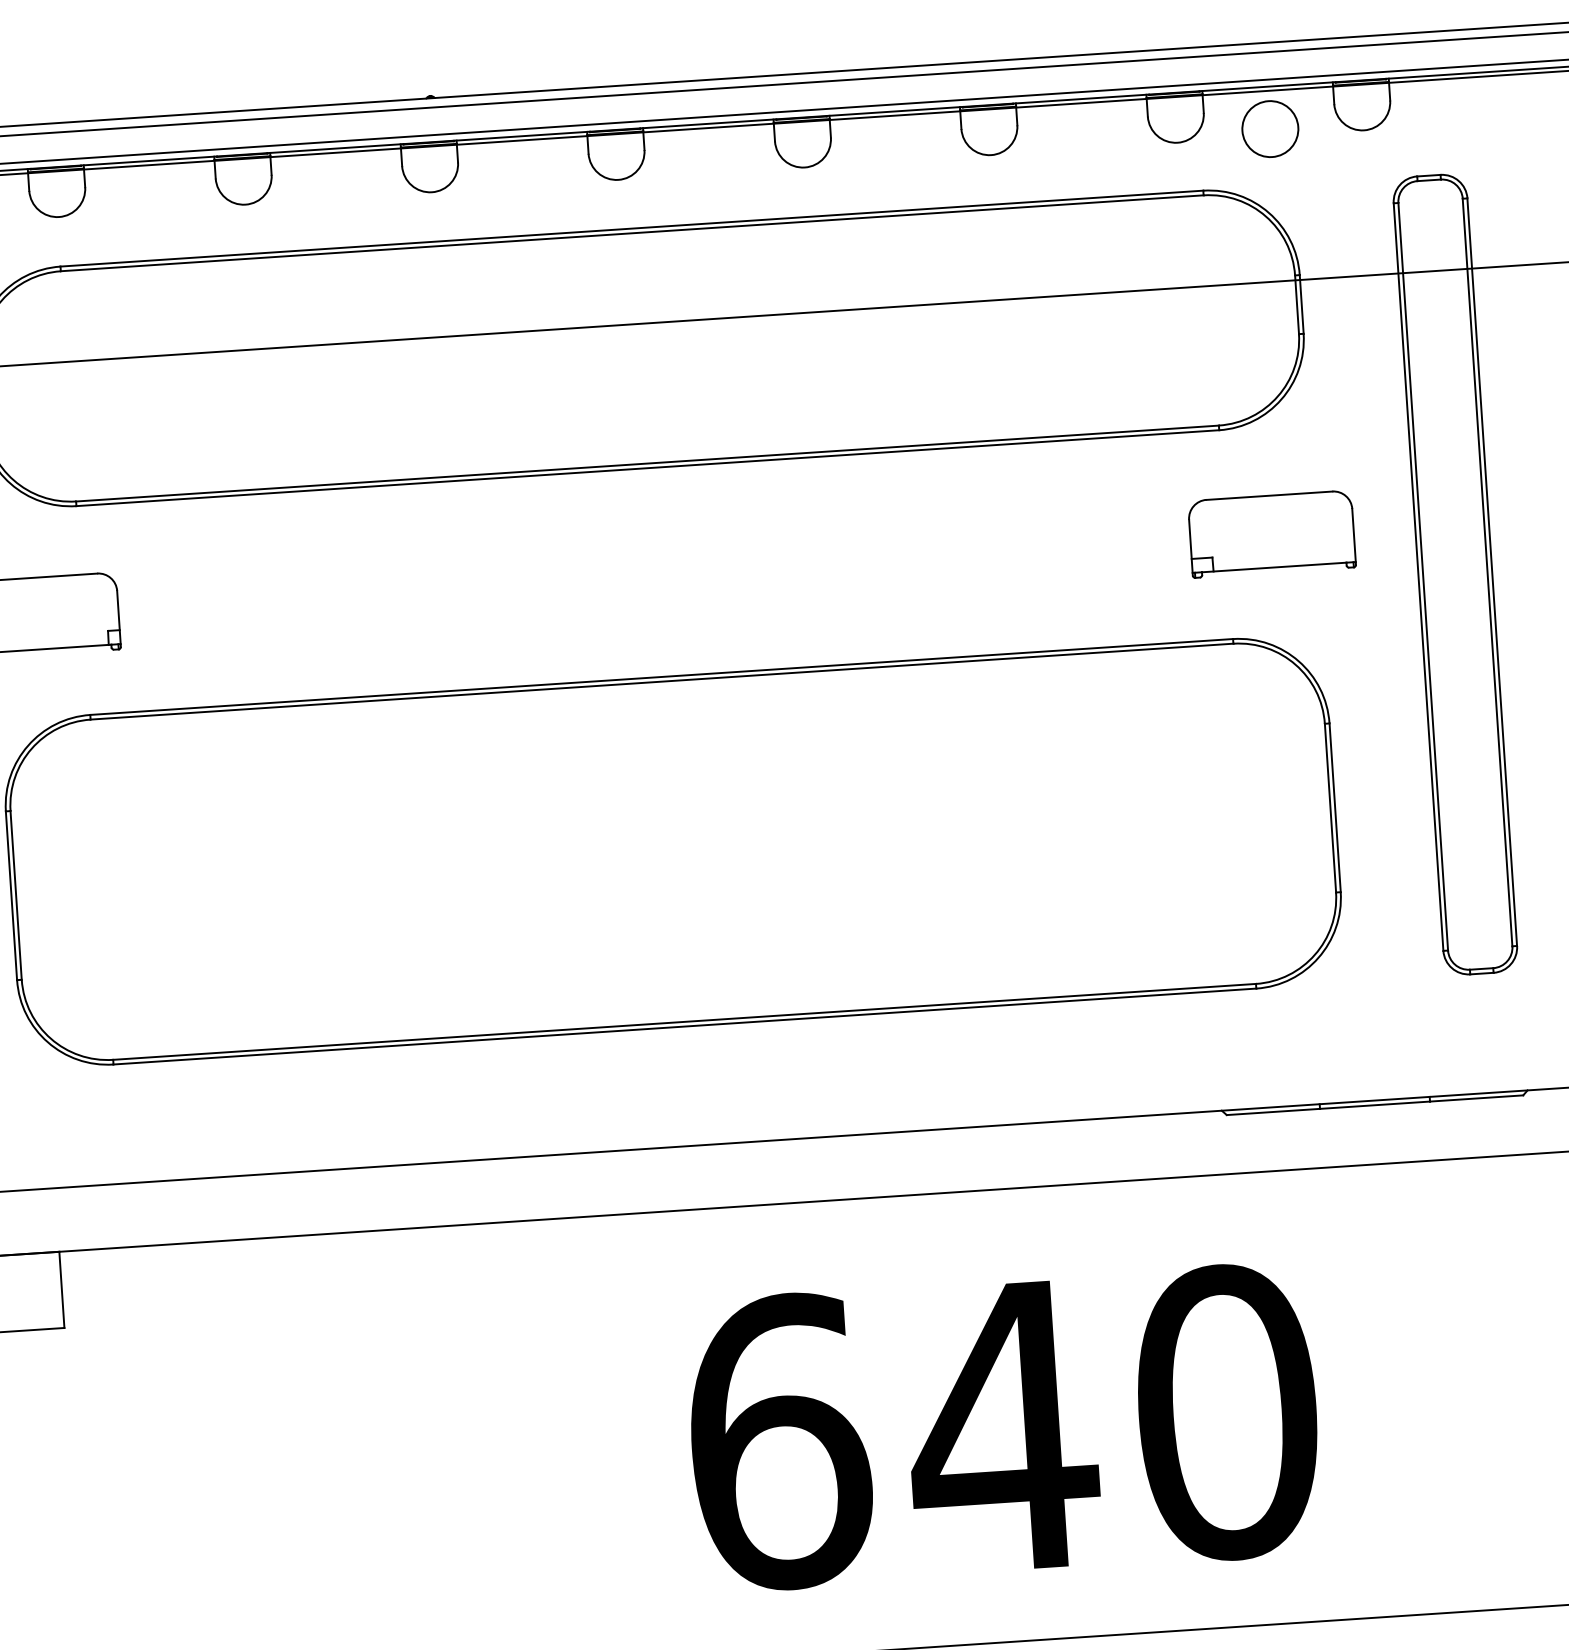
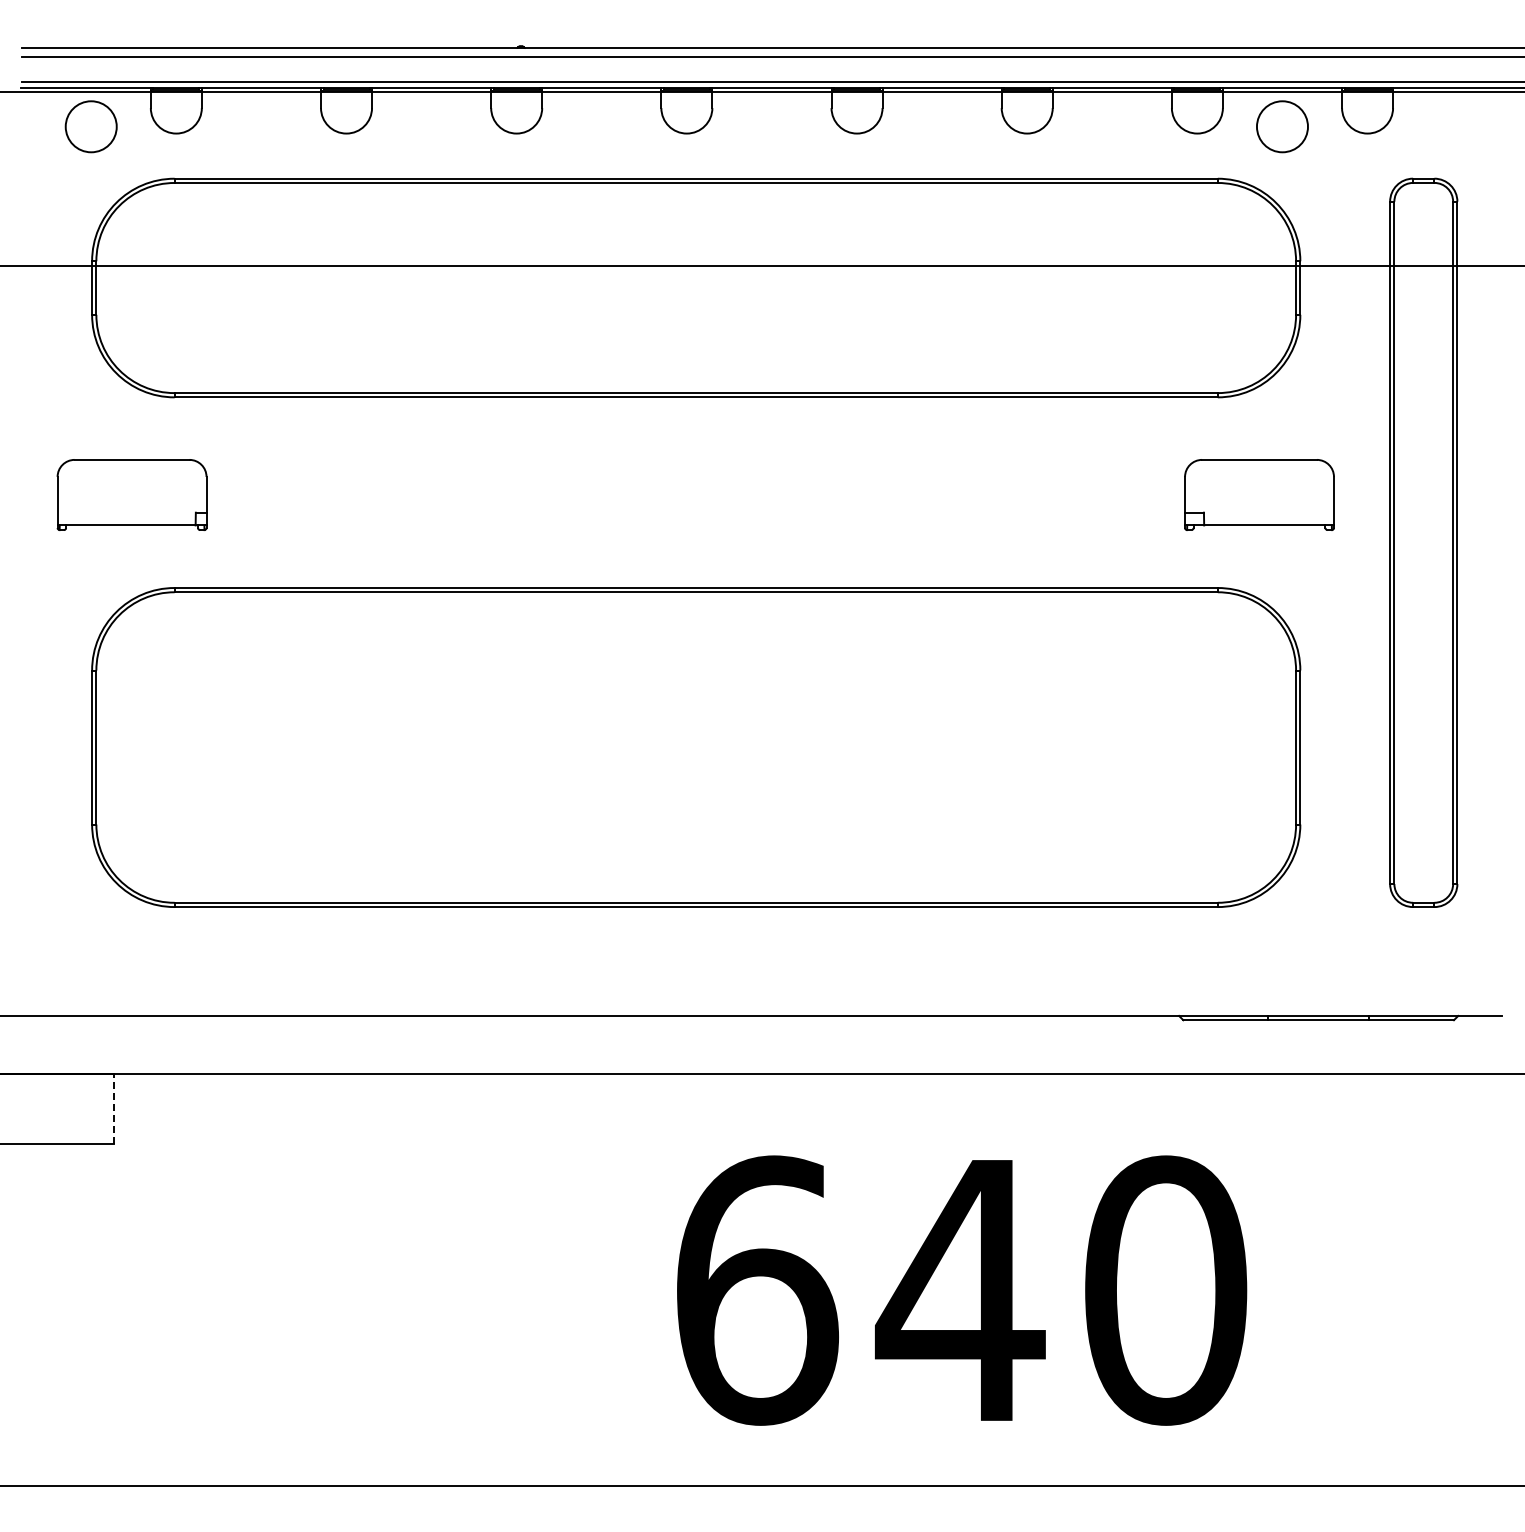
line: (62, 1289) -> (114, 1108), solid -> dashed

